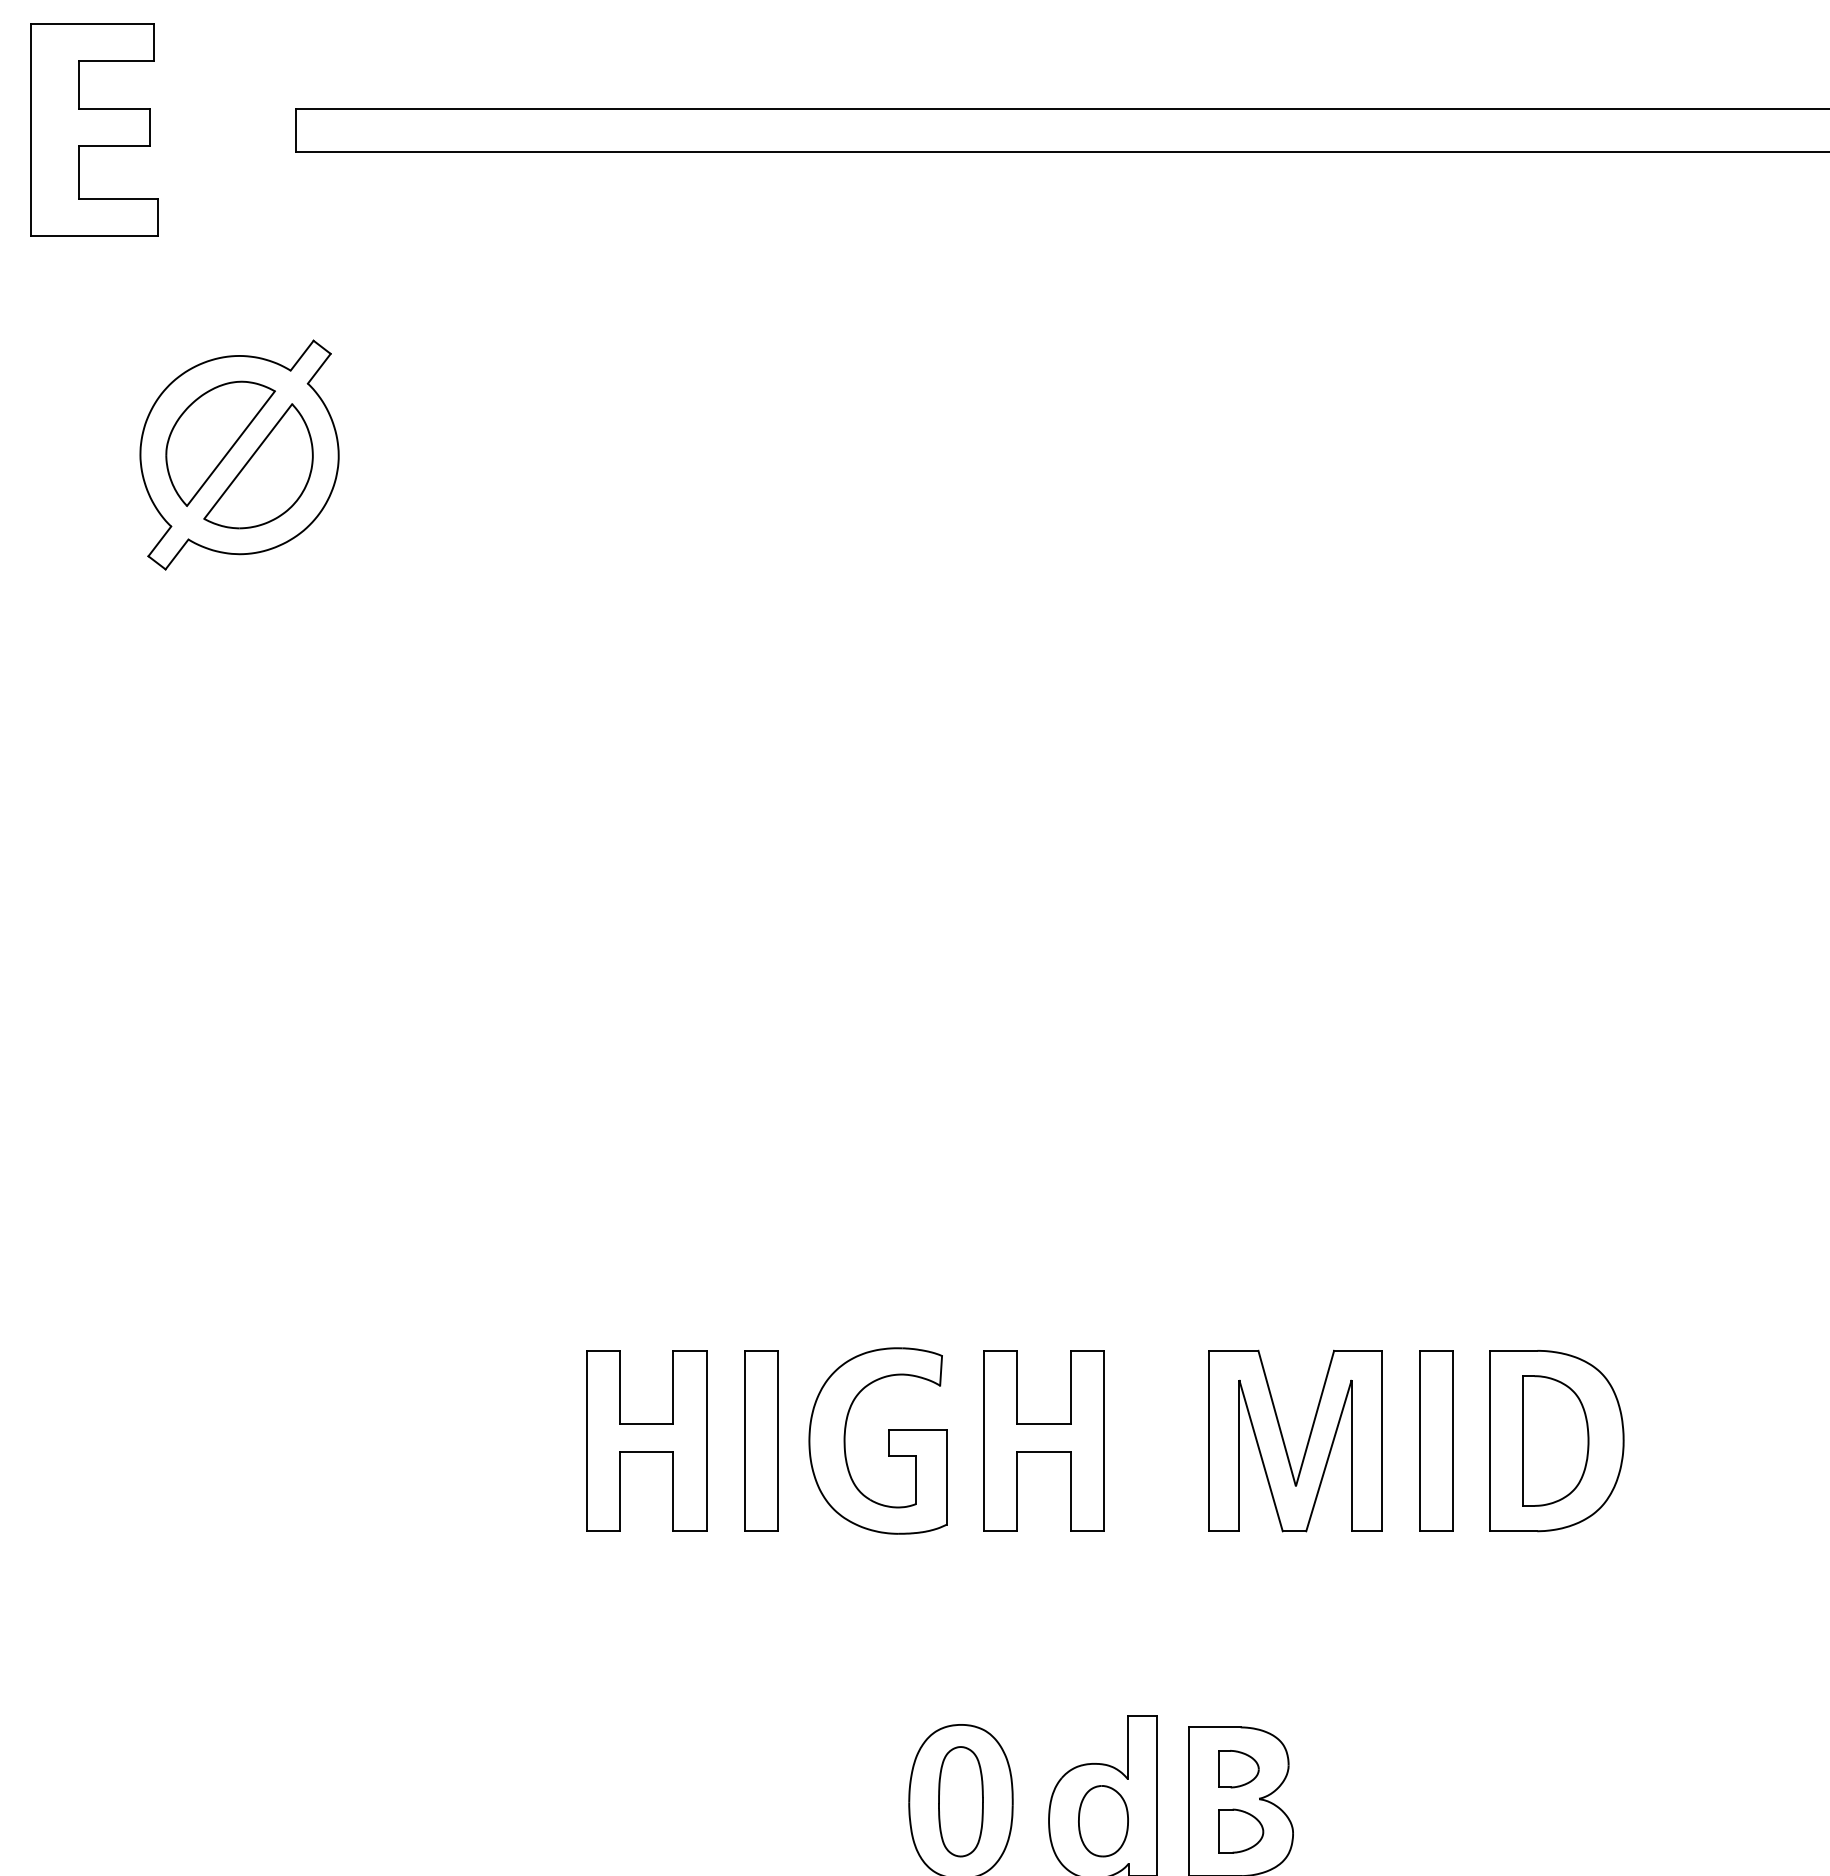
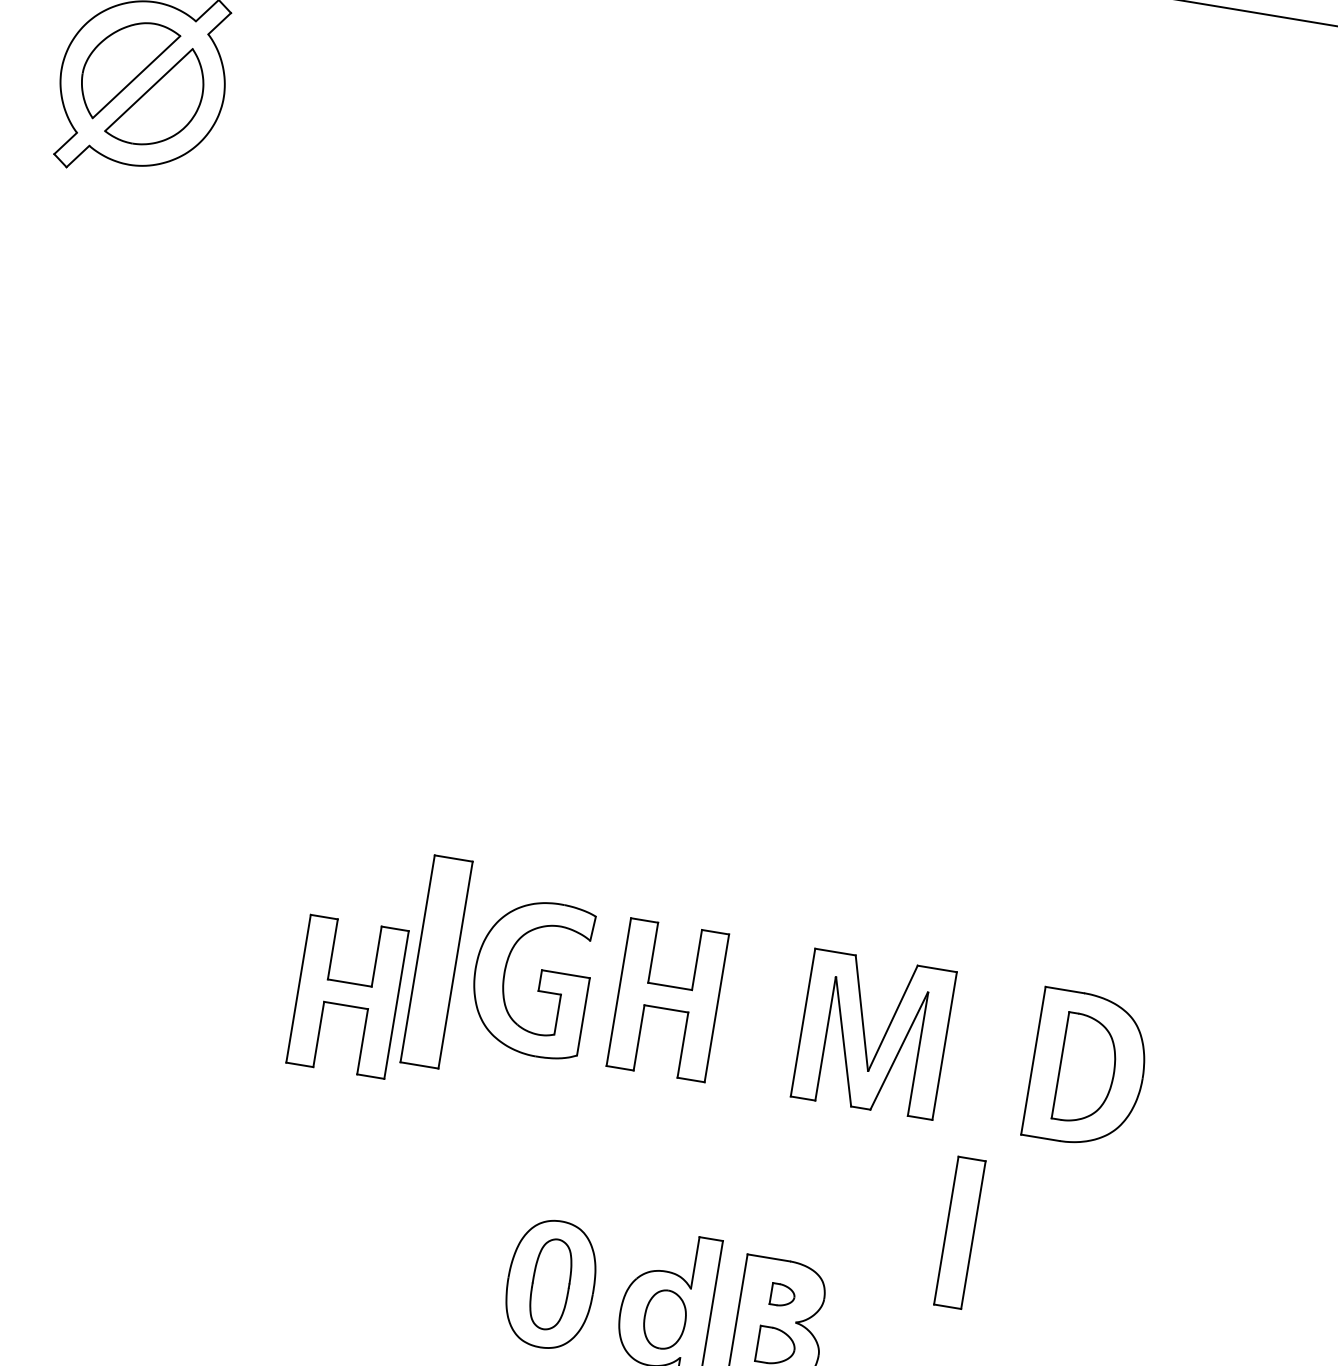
part: (646, 1440) -> (347, 996), moved
part: (761, 1440) -> (436, 961), size x1.4
part: (1436, 1440) -> (959, 1232), moved
part: (1238, 1769) -> (782, 1295), size x0.7

